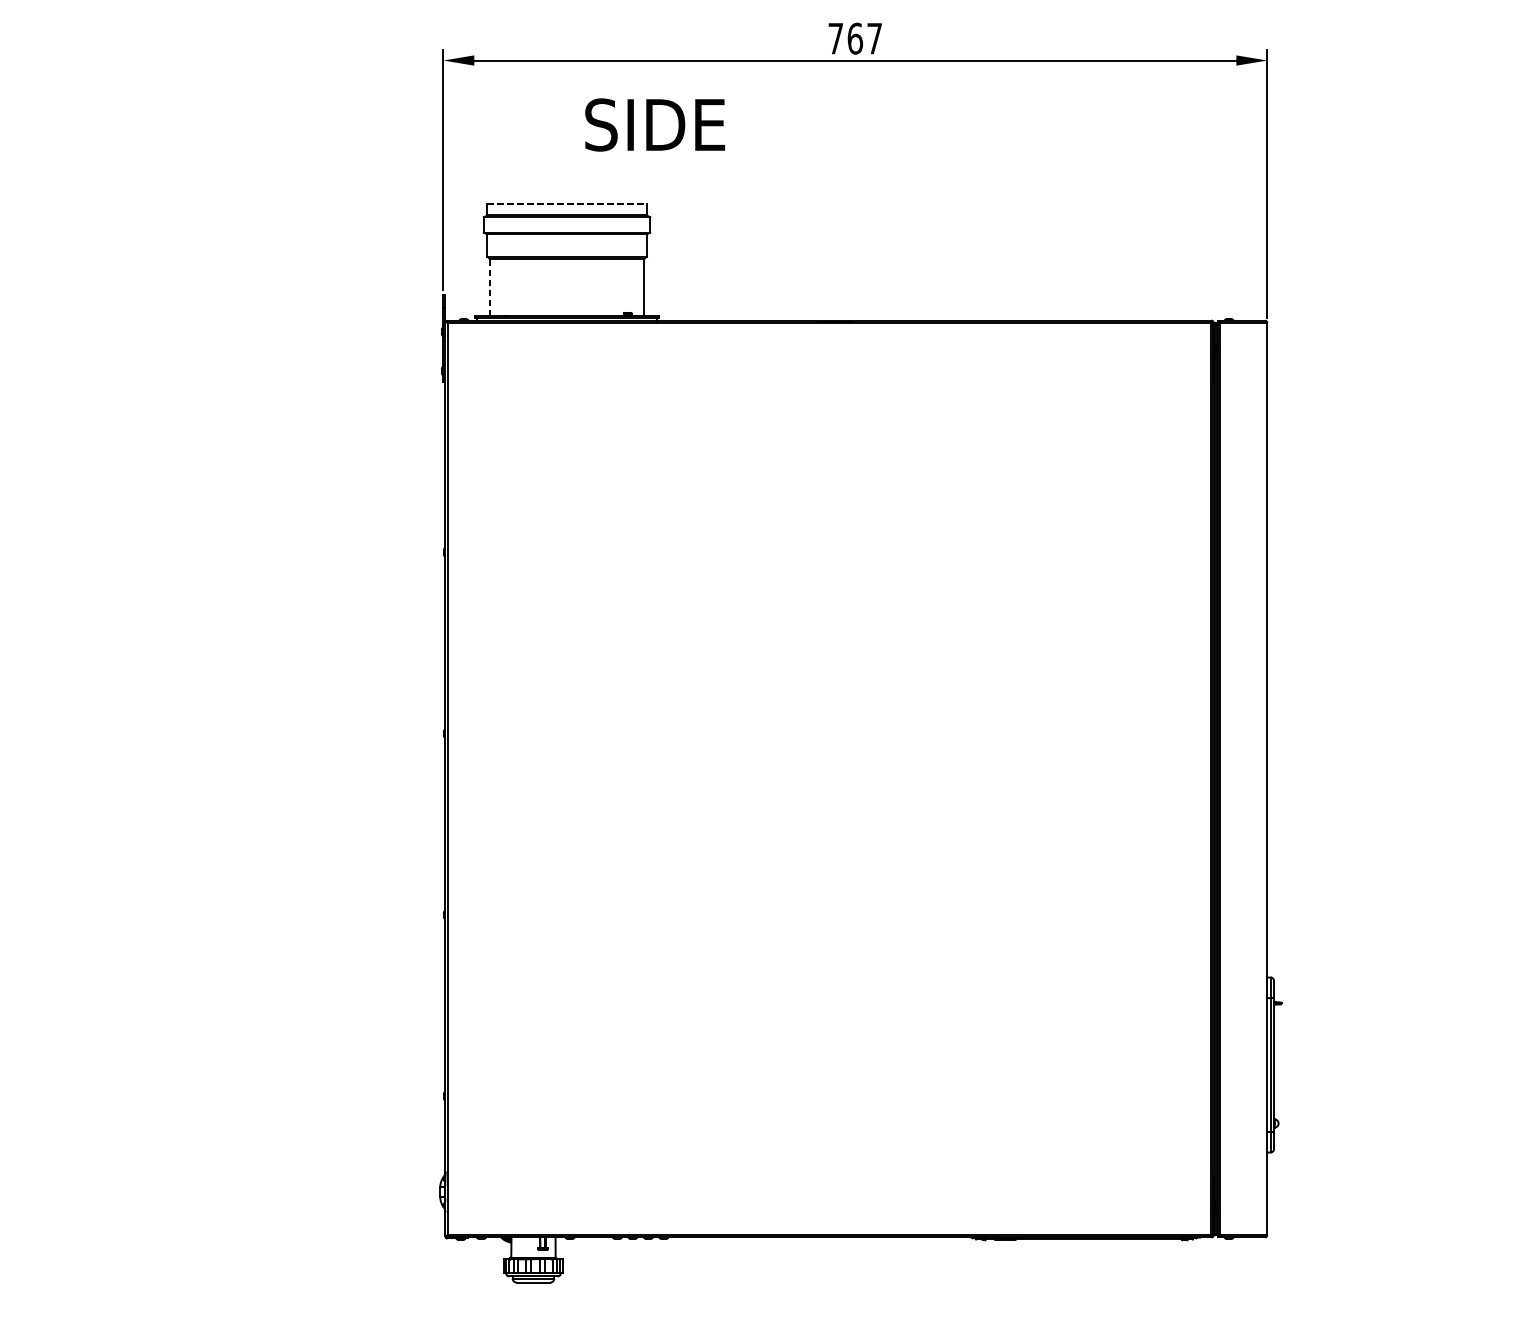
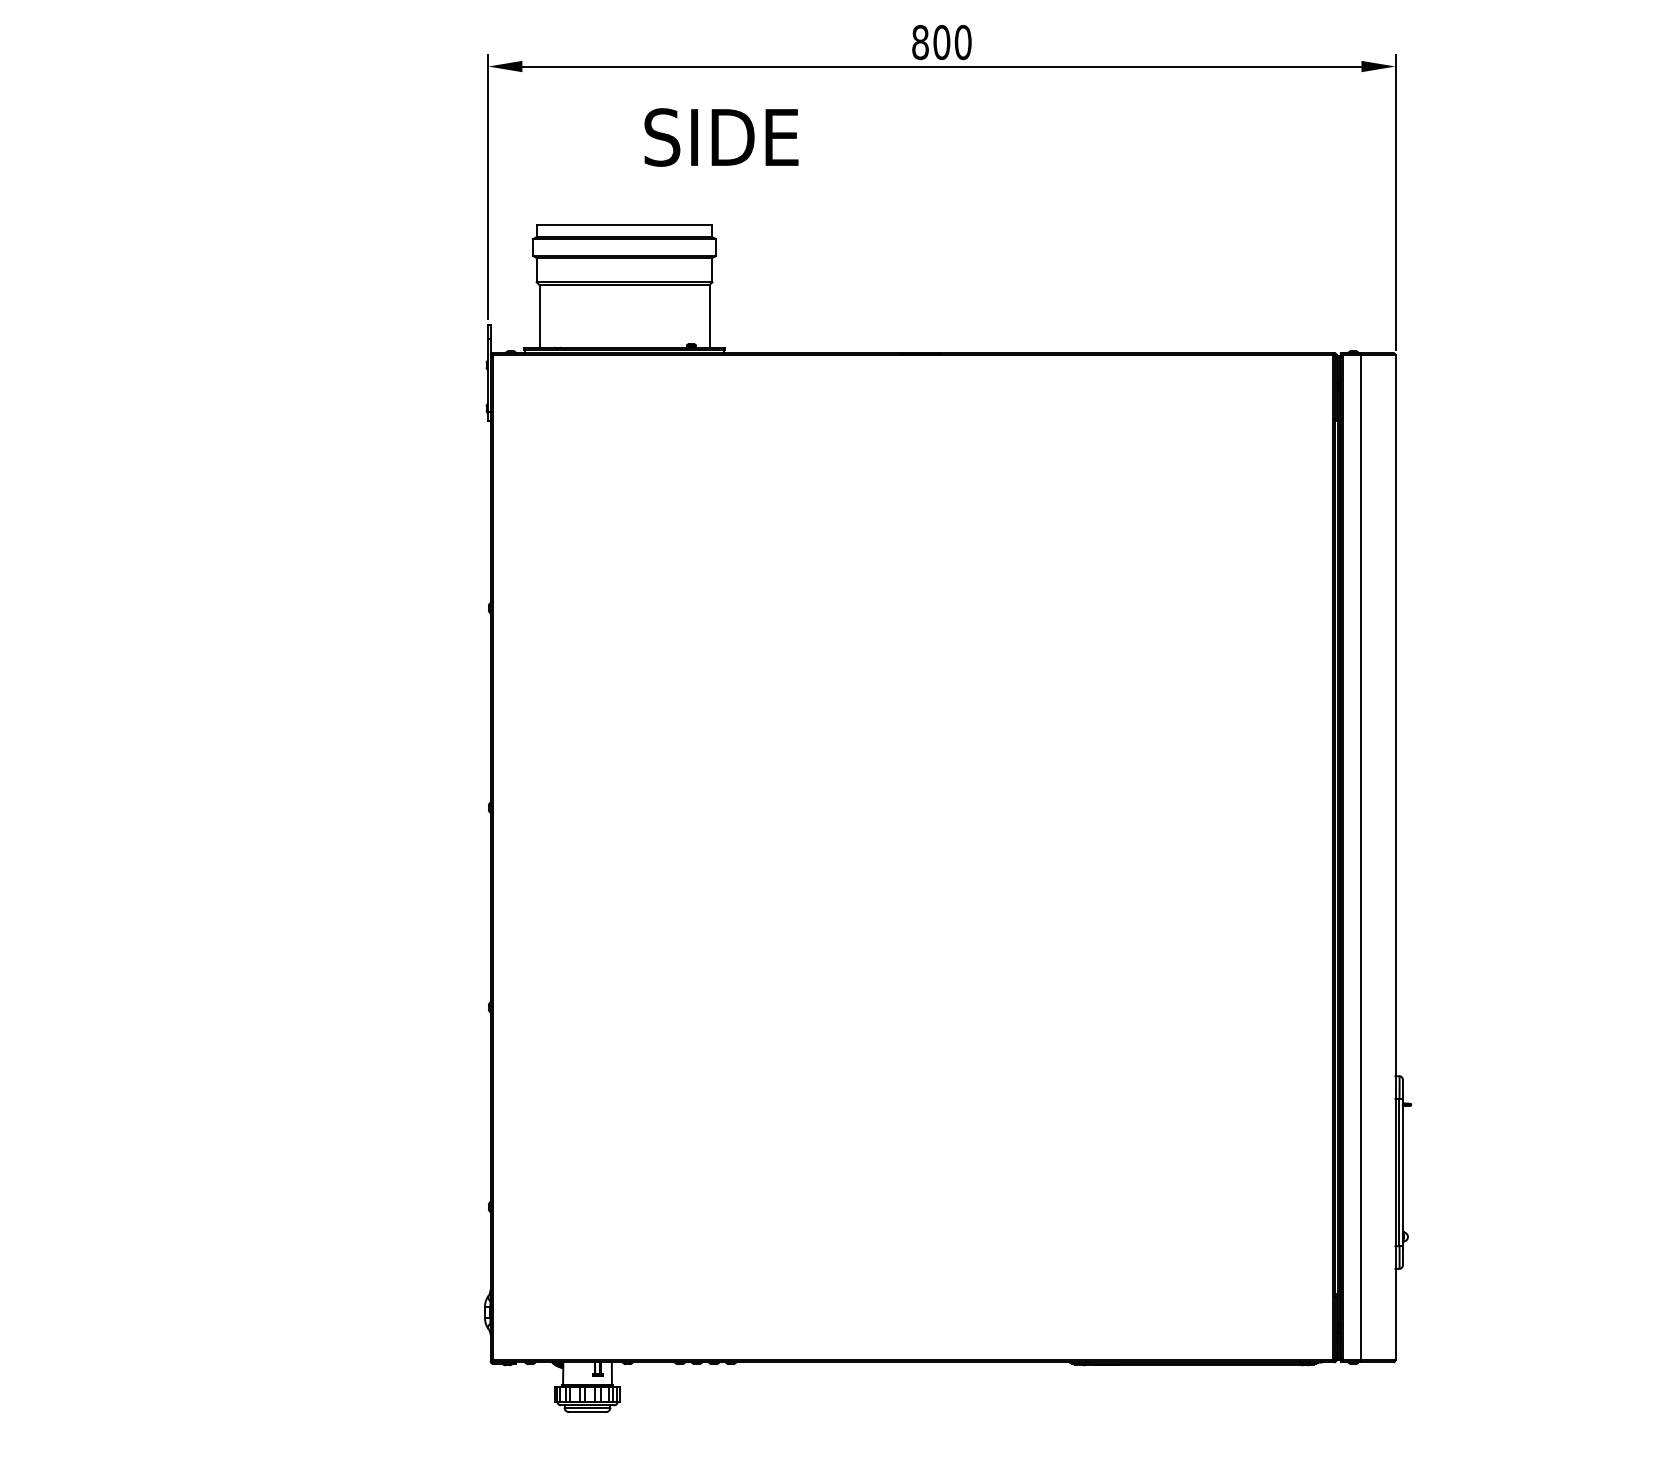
text: (854, 38) -> (941, 42), 767 -> 800
line: (567, 204) -> (624, 224), dashed -> solid
line: (489, 287) -> (539, 316), dashed -> solid
line: (1236, 778) -> (1361, 857), added

